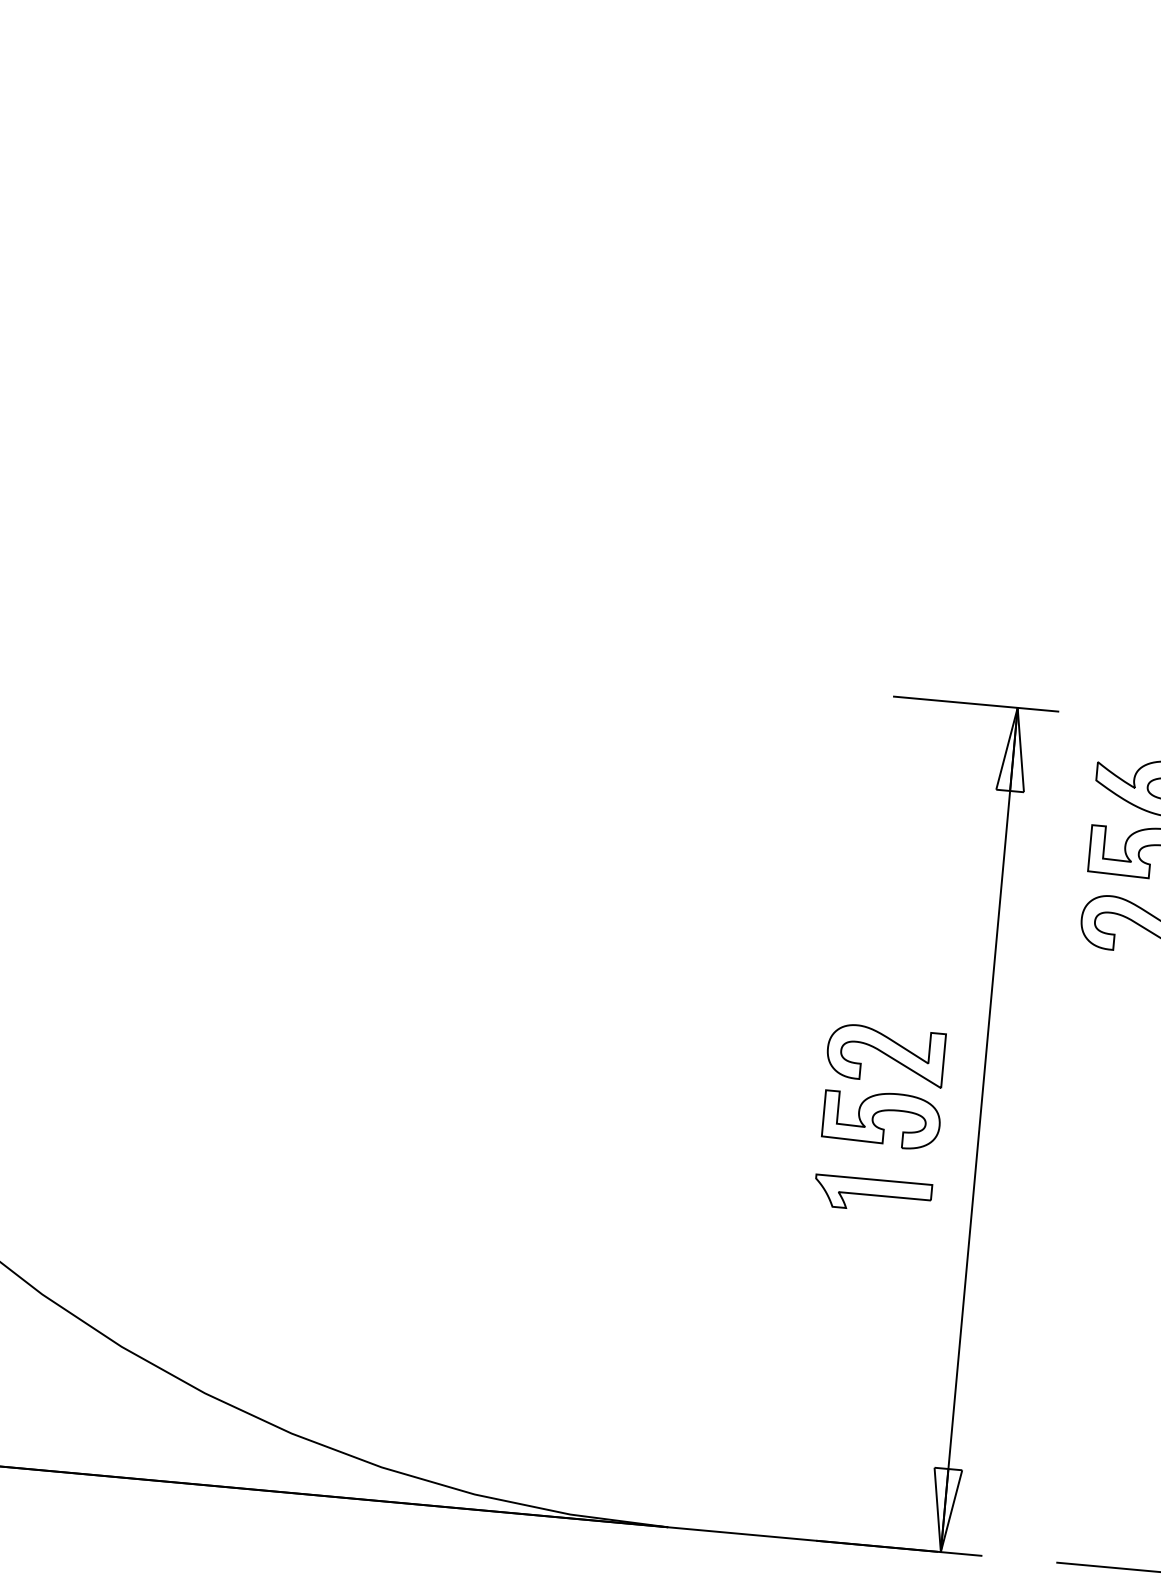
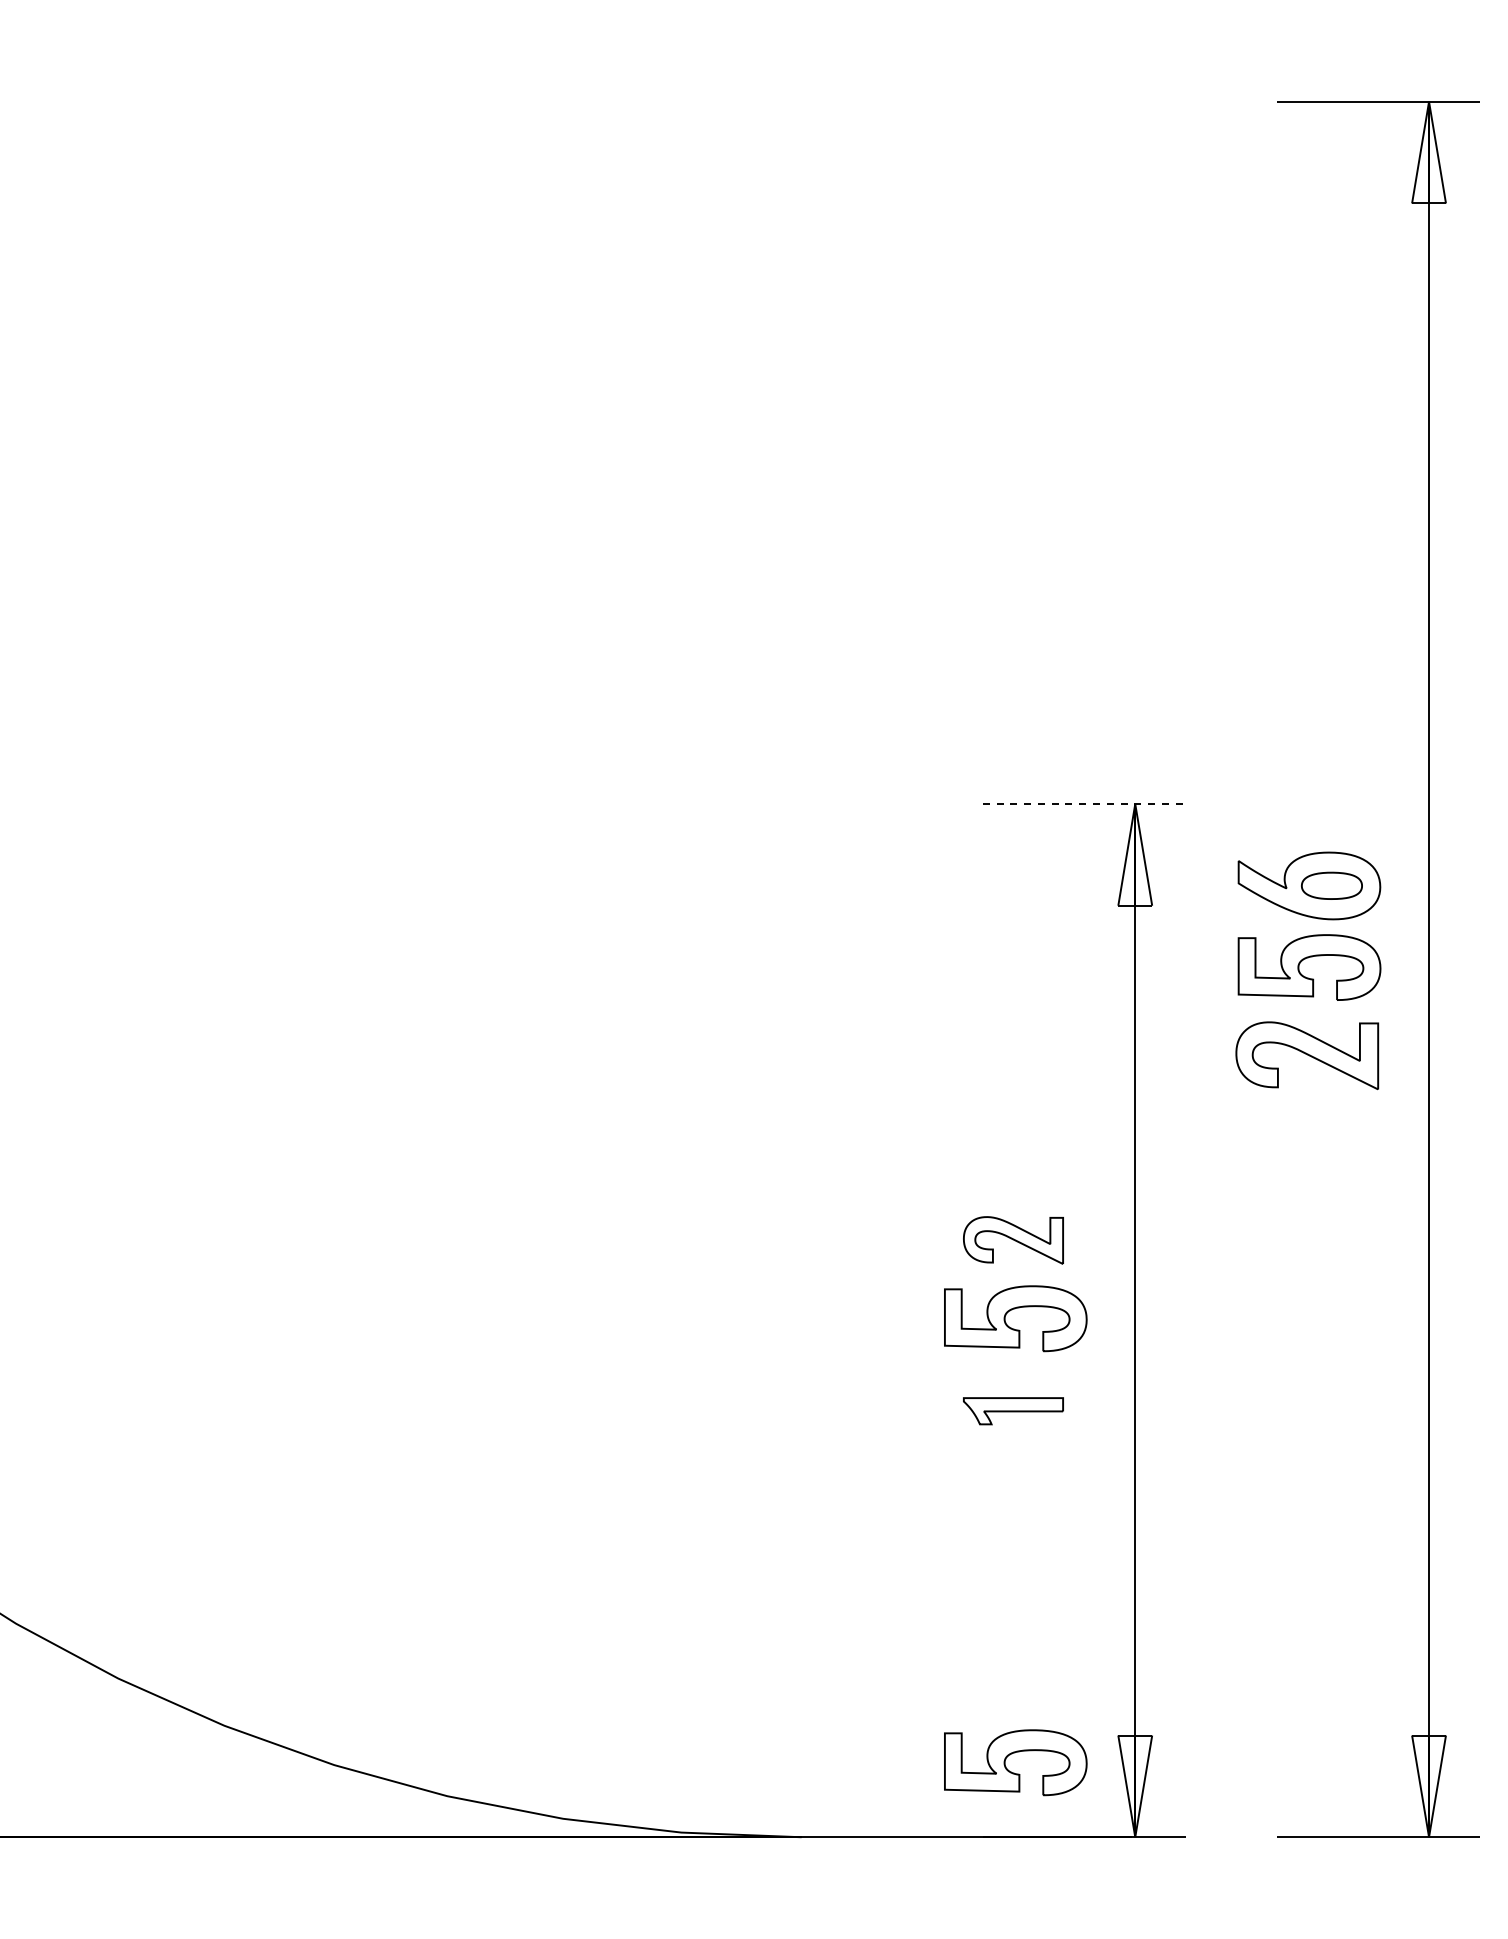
line: (976, 704) -> (1084, 804), solid -> dashed
part: (885, 1055) -> (1013, 1240), size x0.7
part: (873, 1194) -> (1013, 1410), size x0.7
part: (846, 1475) -> (1012, 1754), added

